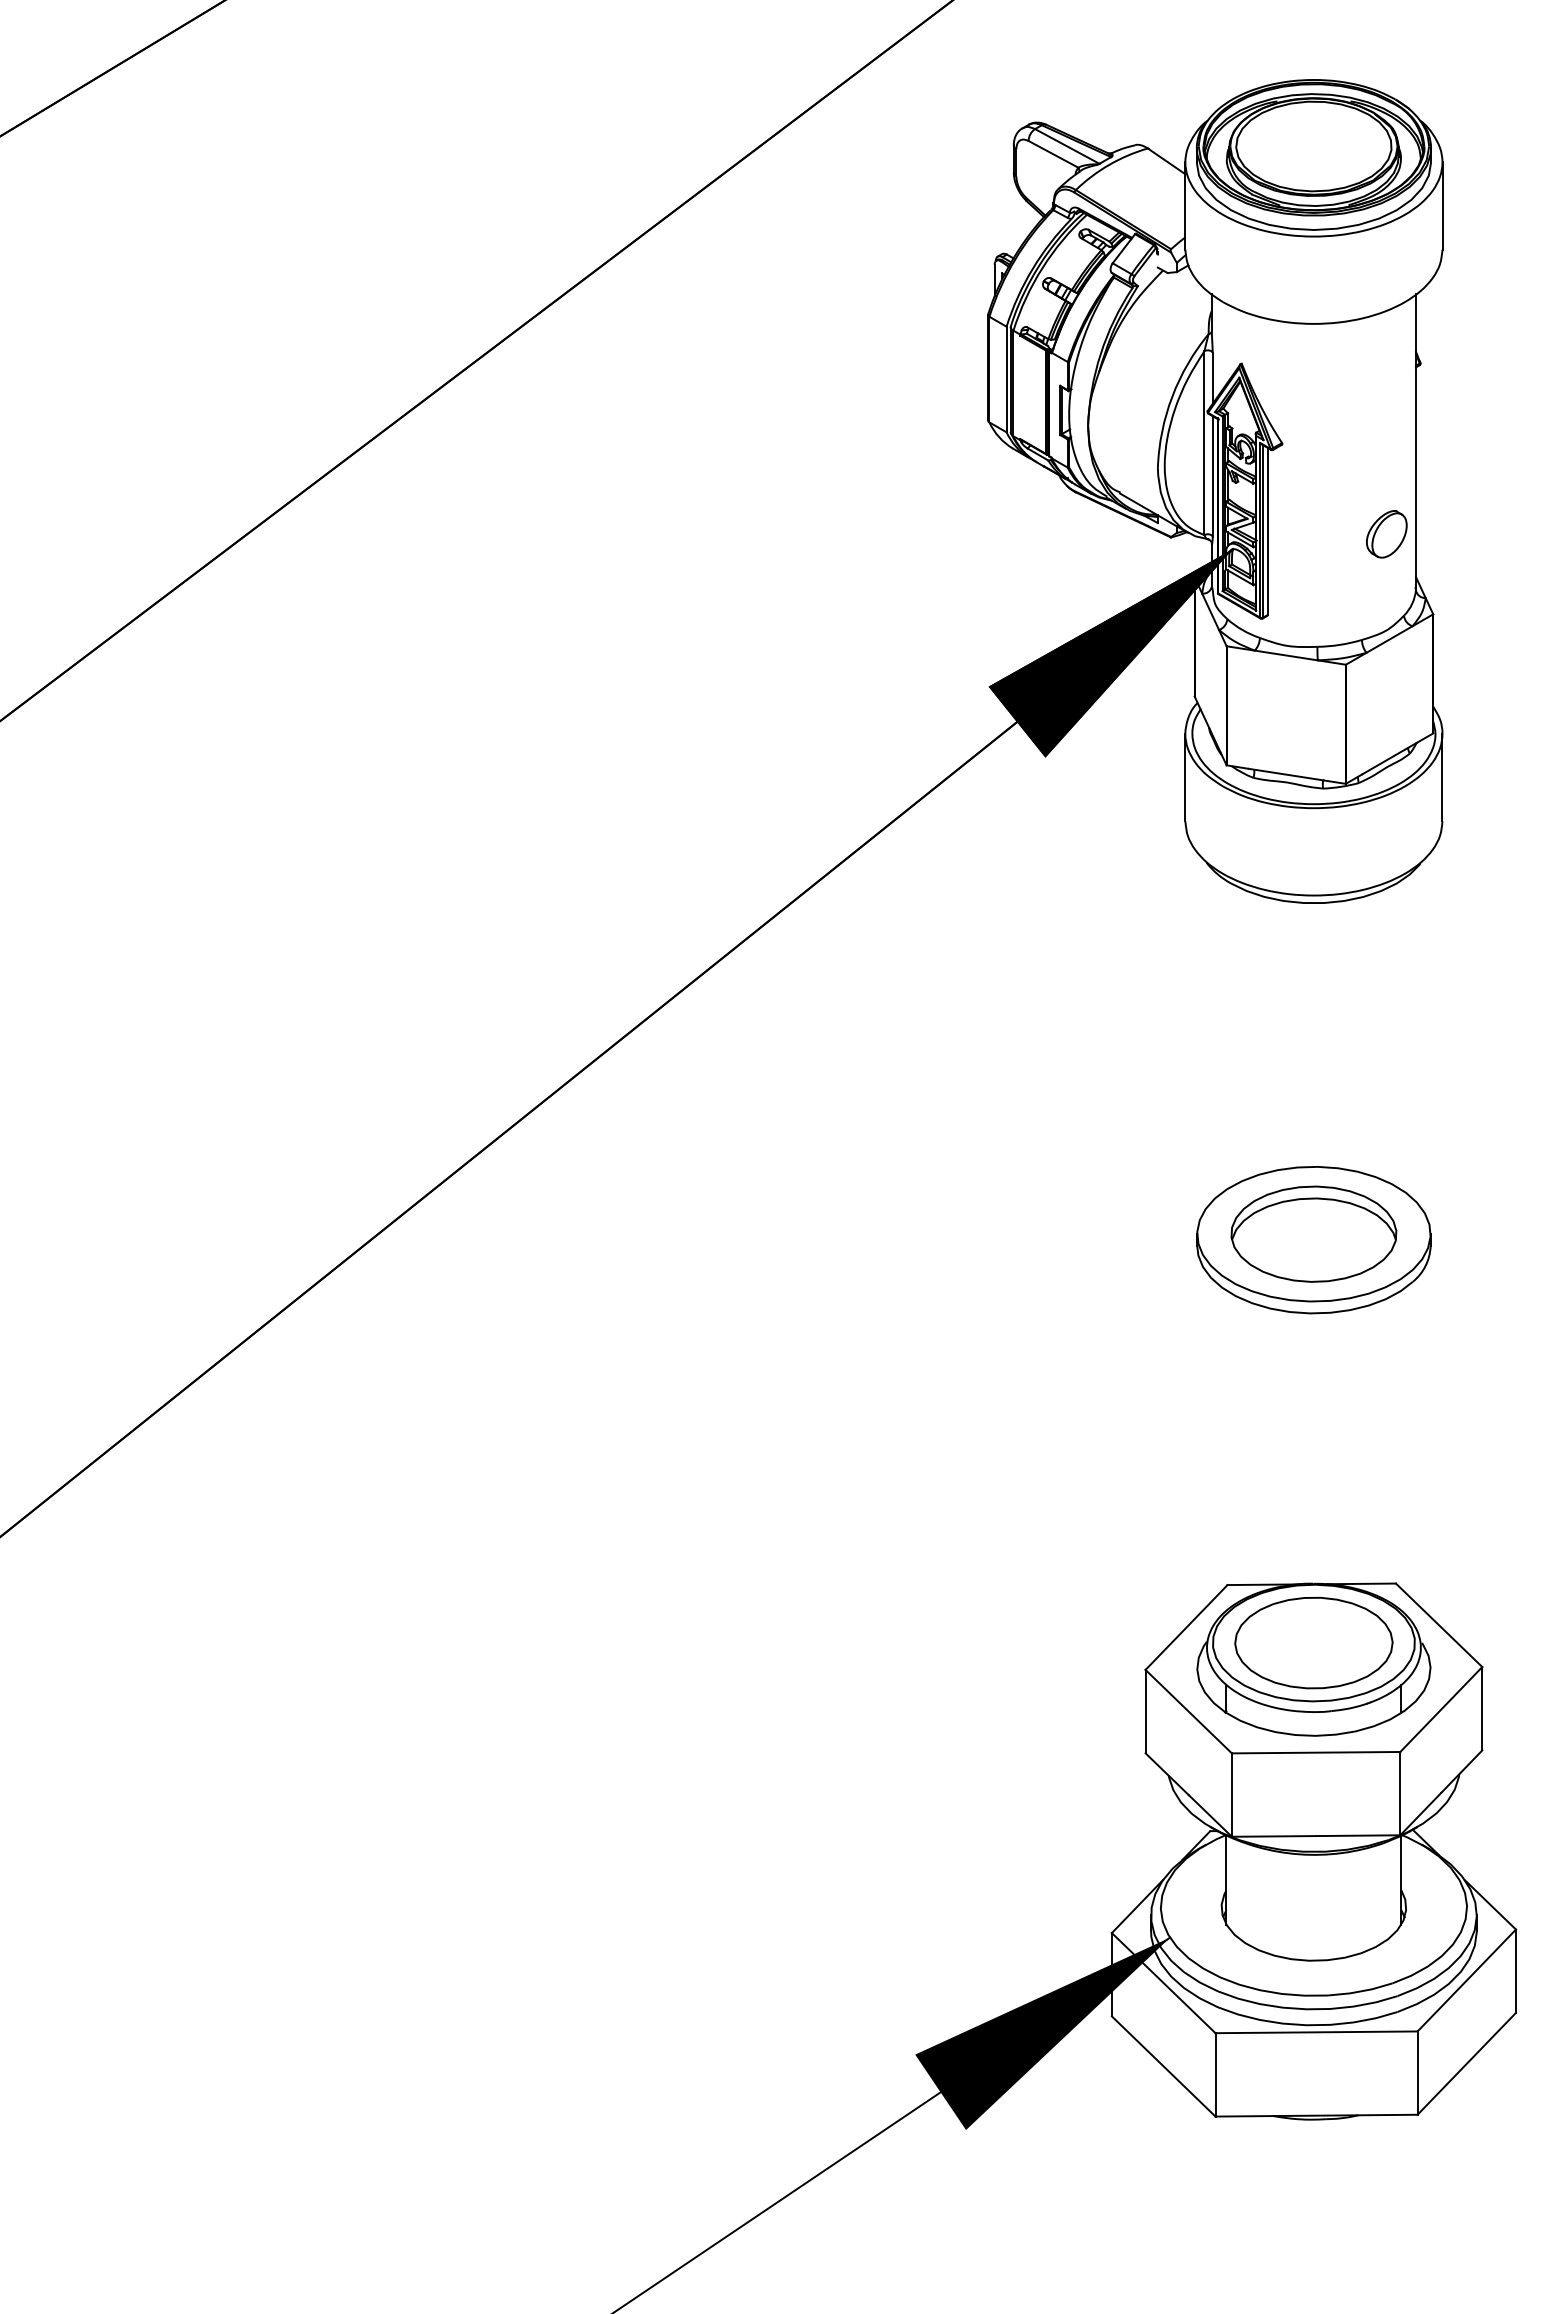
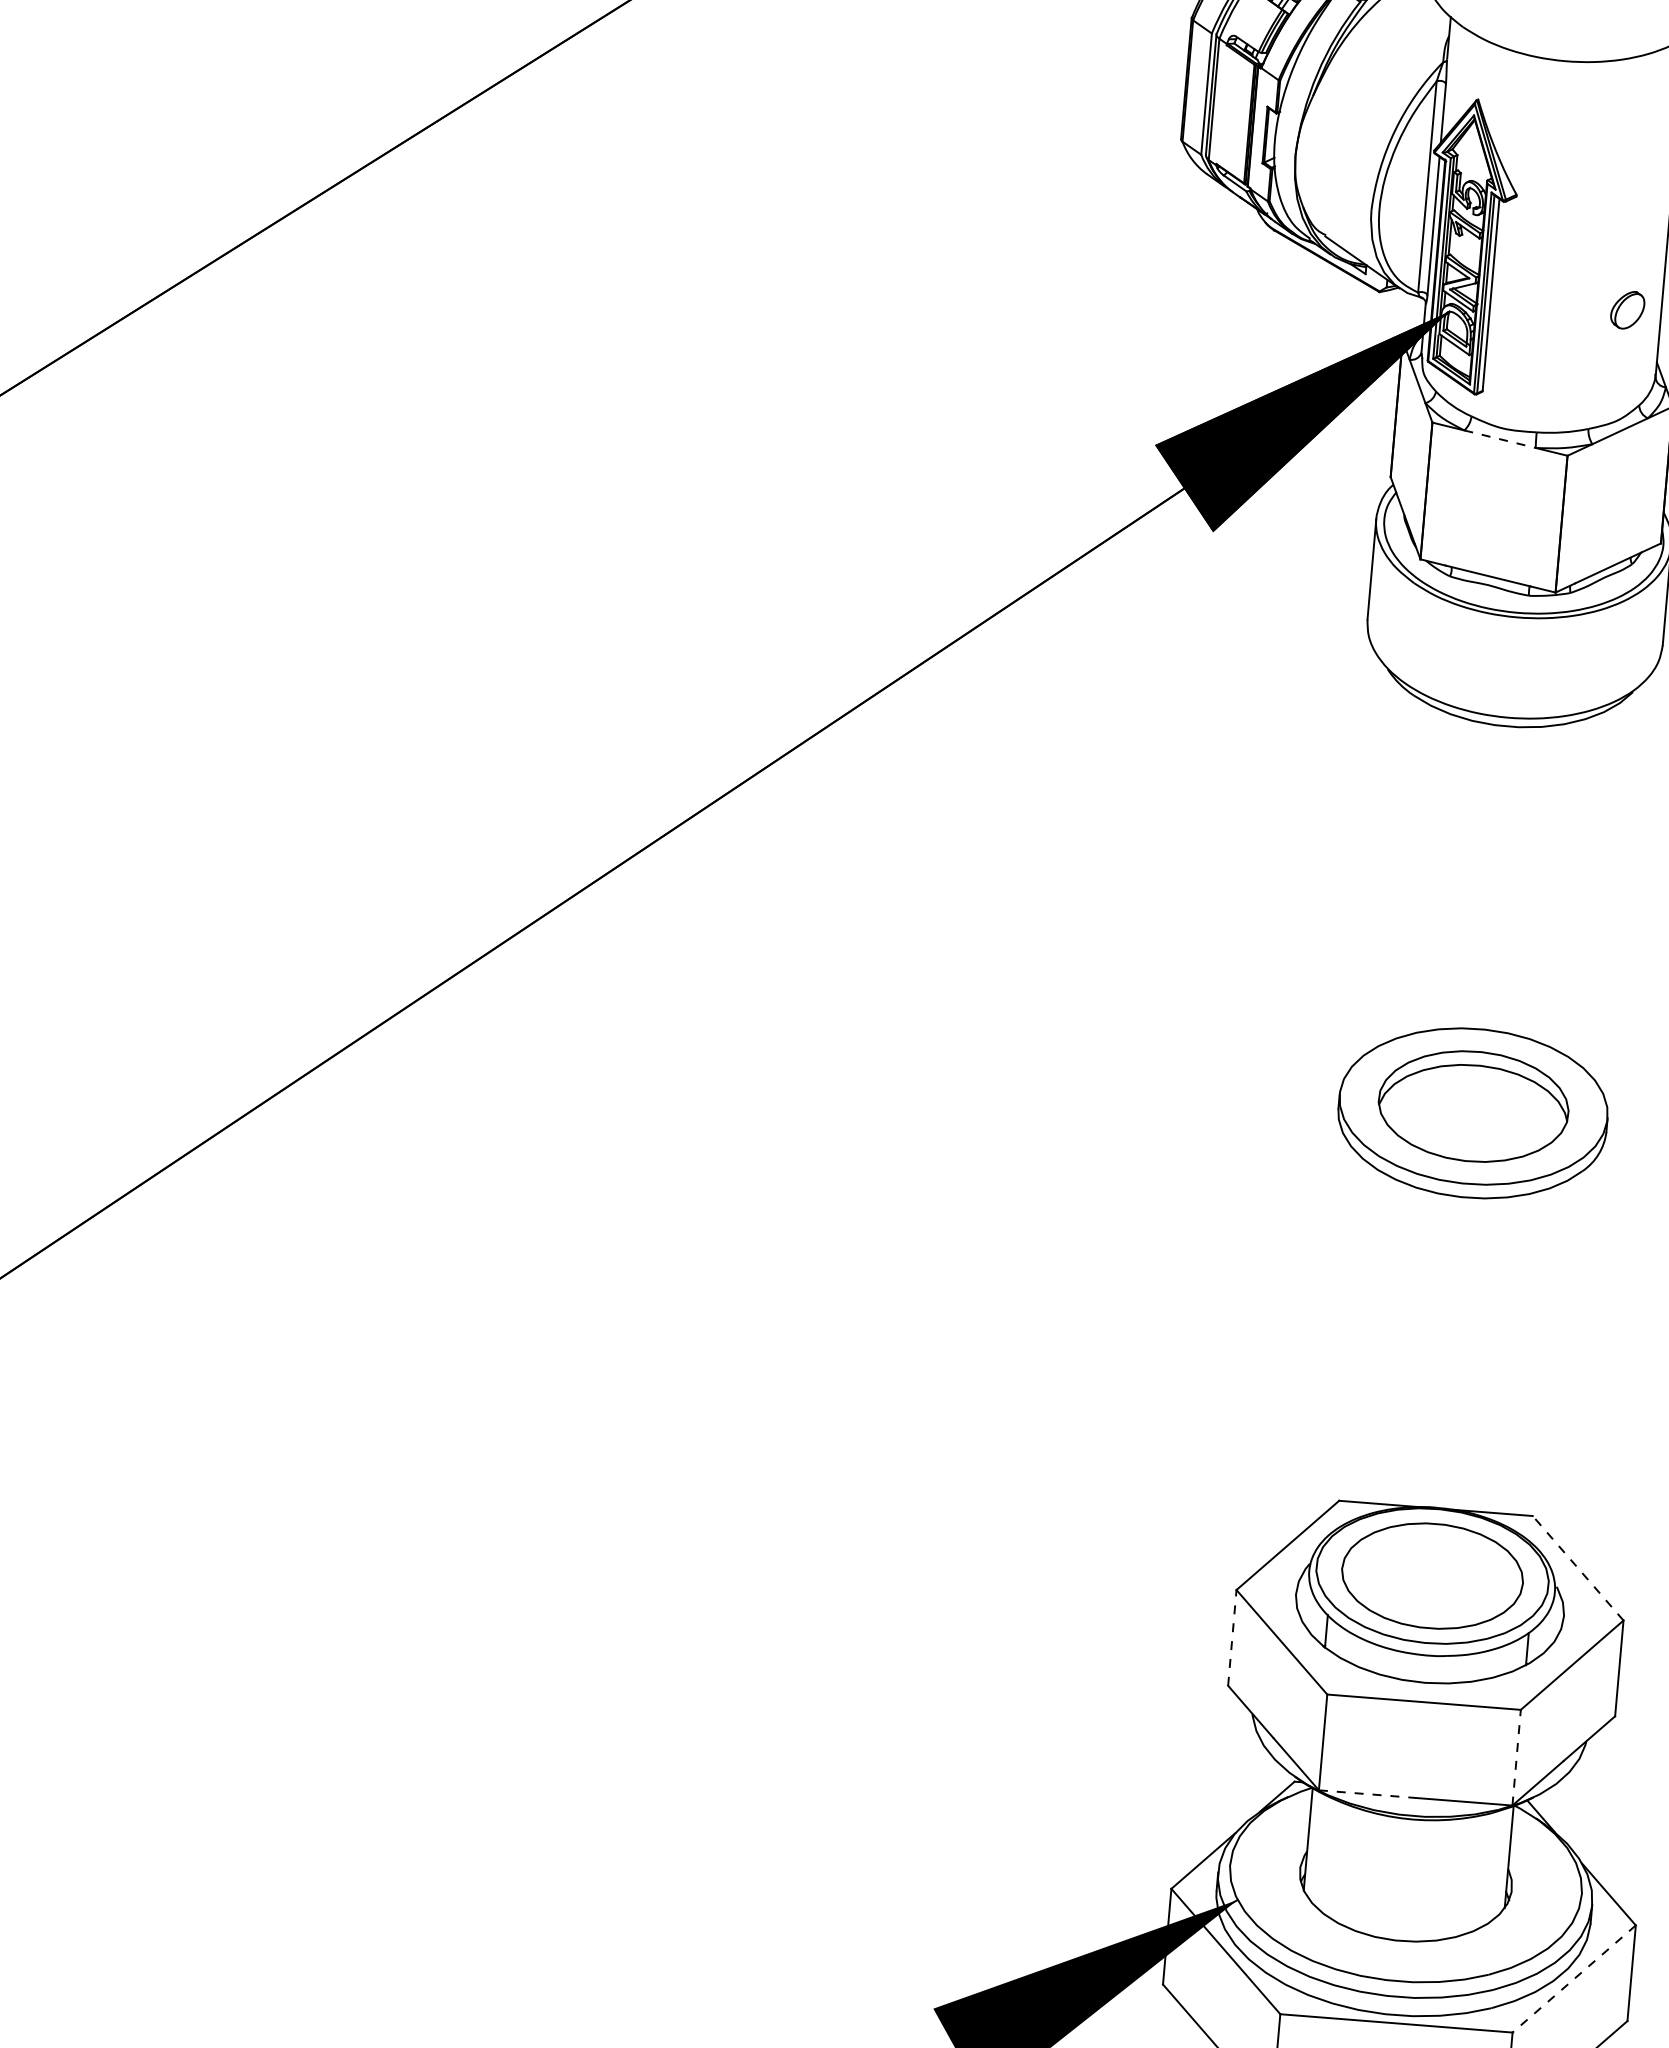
part: (1386, 534) -> (1627, 310), size x0.7
line: (1286, 655) -> (1500, 439), solid -> dashed
line: (1438, 1624) -> (1577, 1567), solid -> dashed
line: (1145, 1711) -> (1232, 1637), solid -> dashed
line: (1400, 1793) -> (1516, 1757), solid -> dashed
line: (1274, 1836) -> (1367, 1794), solid -> dashed
line: (1466, 1980) -> (1573, 1978), solid -> dashed

